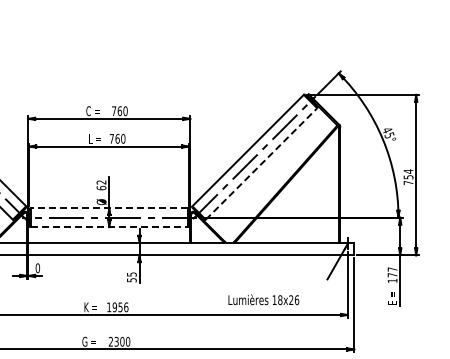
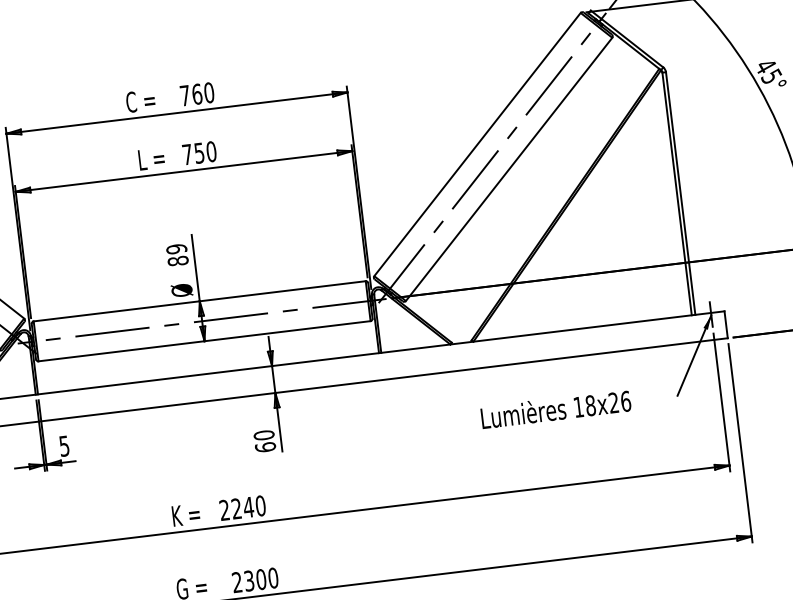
text: (117, 138) -> (199, 152), 760 -> 750
line: (261, 163) -> (508, 168), dashed -> solid
text: (101, 185) -> (177, 255), 62 -> 89
line: (109, 208) -> (200, 301), dashed -> solid
line: (109, 227) -> (205, 341), dashed -> solid
text: (37, 268) -> (63, 446), 0 -> 5
text: (131, 277) -> (264, 441), 55 -> 60
text: (263, 299) -> (555, 408), moved
text: (117, 307) -> (242, 508), 1956 -> 2240

